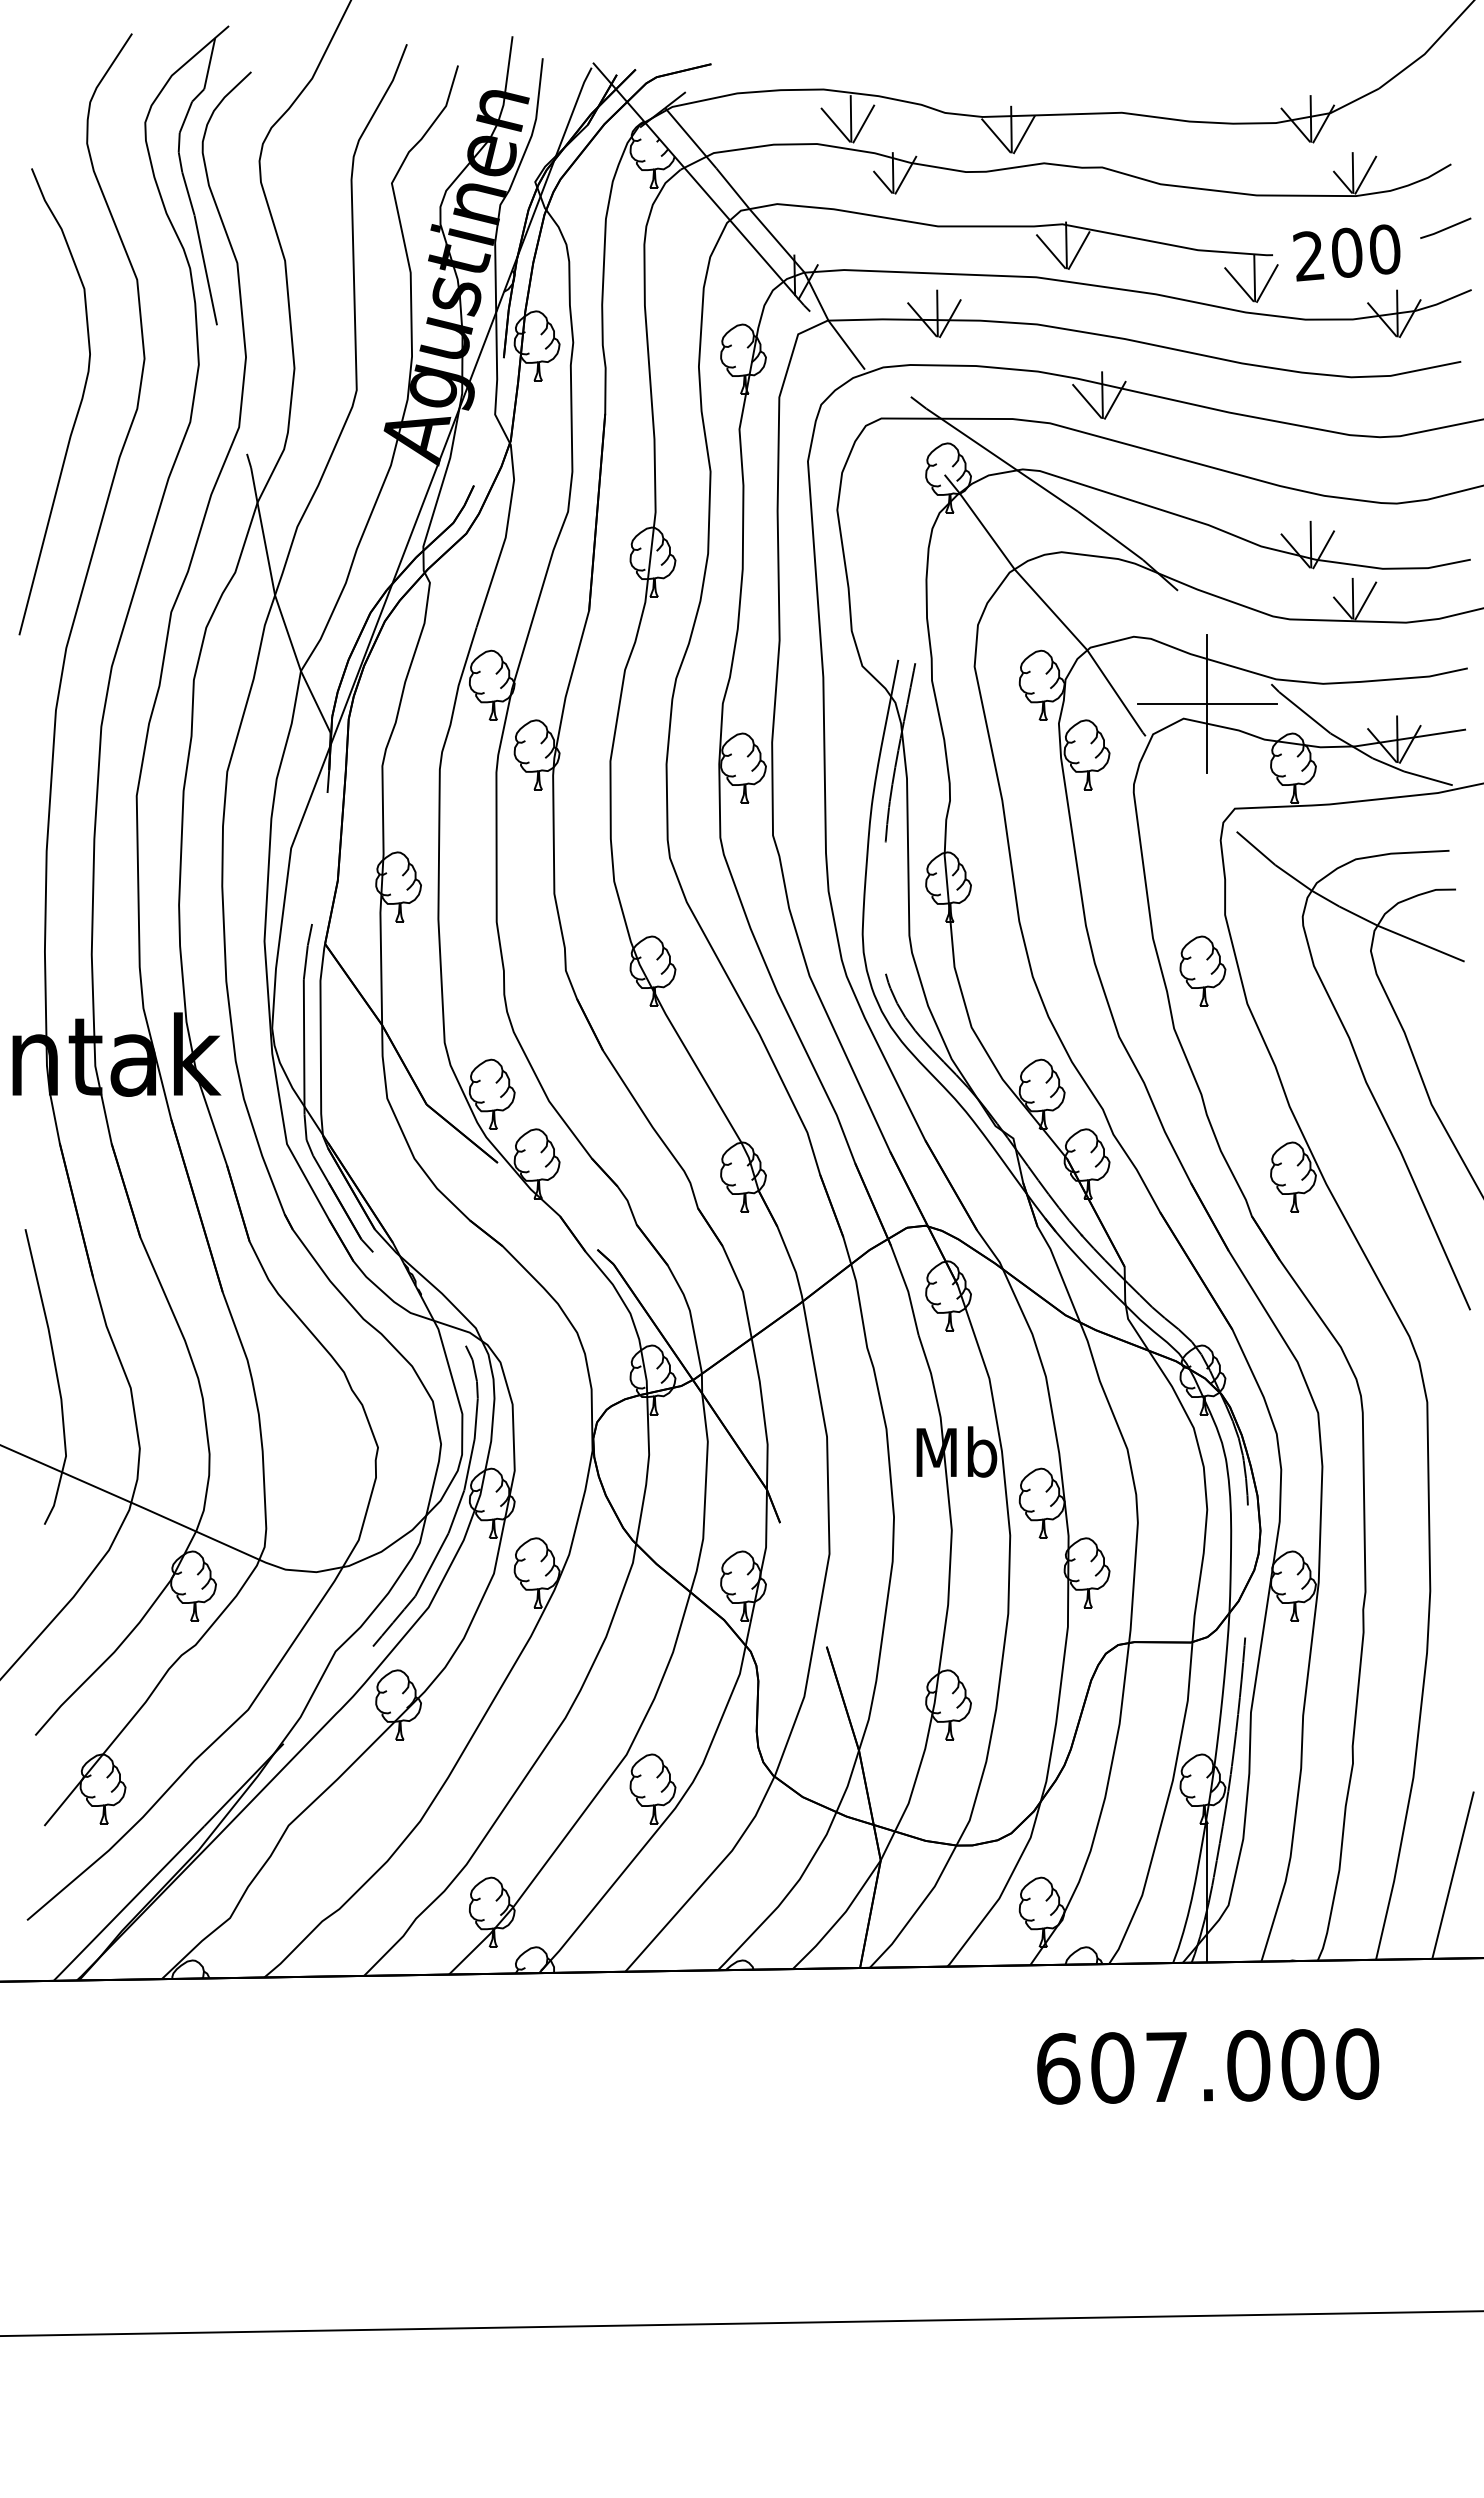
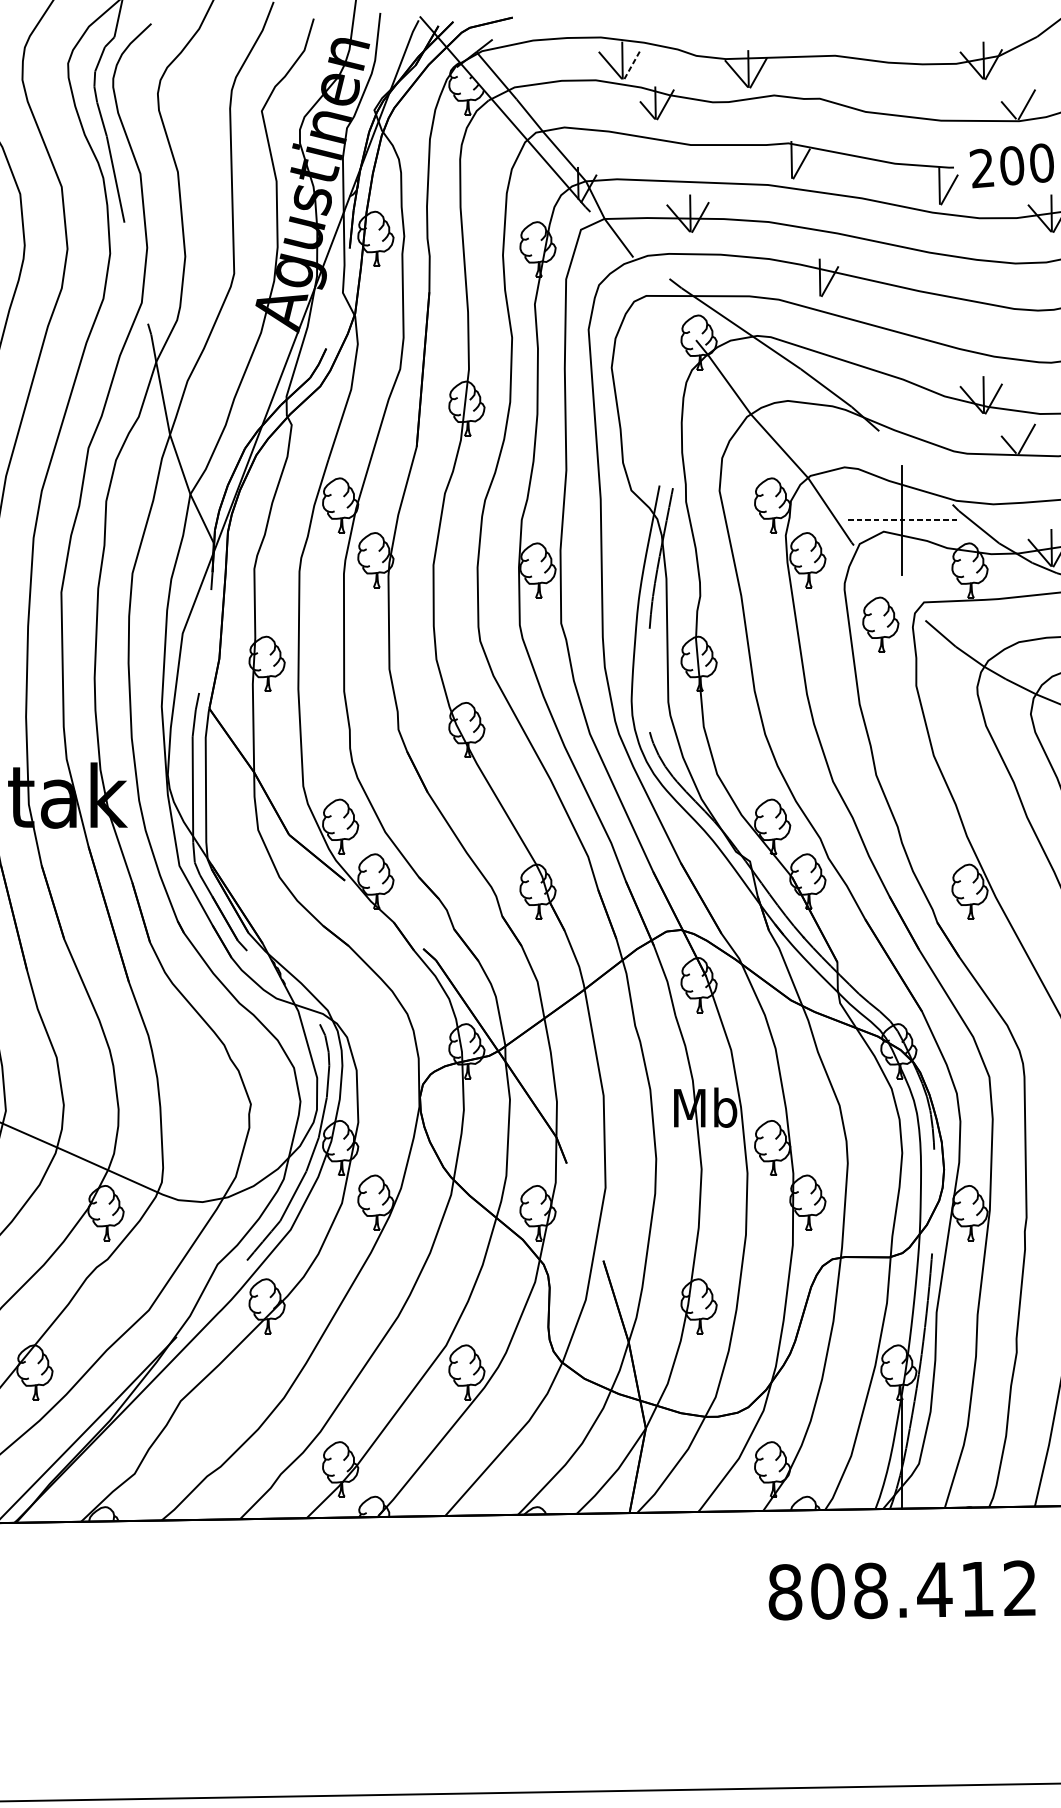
line: (864, 123) -> (633, 64), solid -> dashed
line: (1352, 172) -> (1016, 102), removed
line: (1051, 251) -> (779, 164), removed
line: (1239, 284) -> (927, 190), removed
line: (1087, 401) -> (808, 282), removed
line: (1352, 598) -> (1016, 437), removed
line: (1207, 703) -> (902, 519), solid -> dashed
part: (1202, 970) -> (880, 624), moved
text: (1208, 2066) -> (903, 1590), 607.000 -> 808.412

